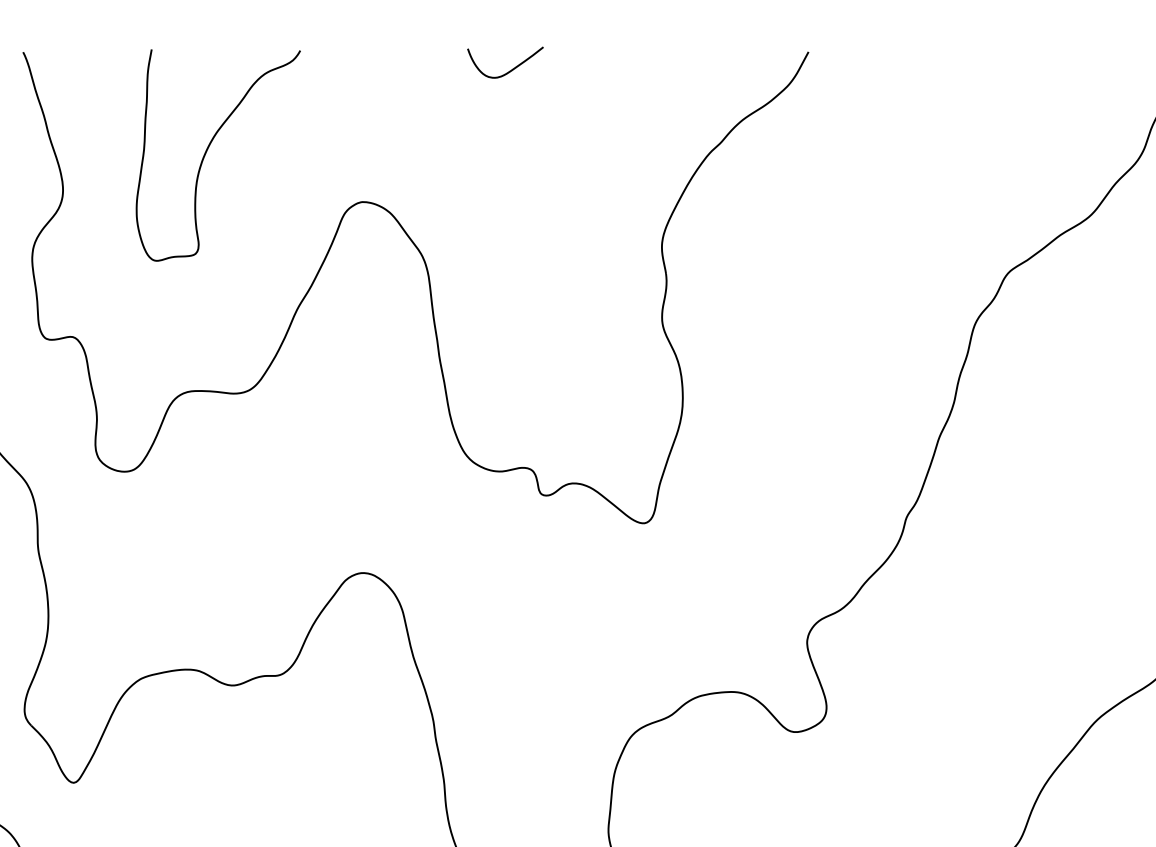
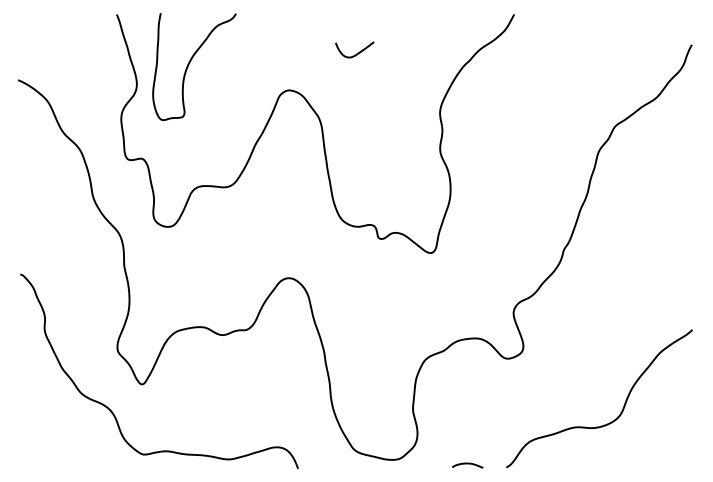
curve: (508, 69) -> (356, 53), moved
curve: (208, 152) -> (189, 65), moved

